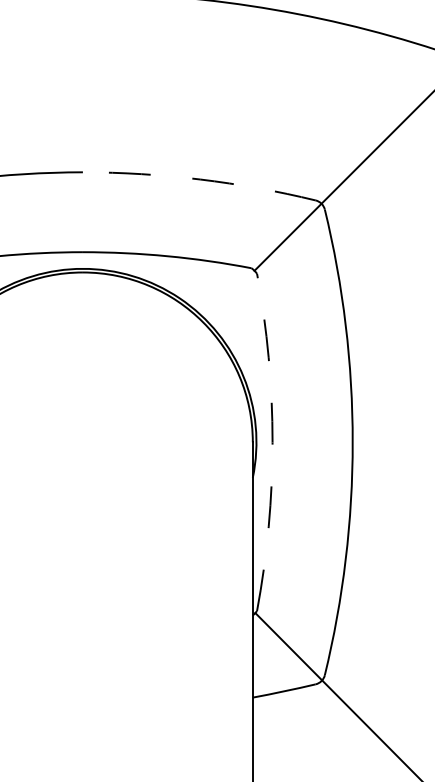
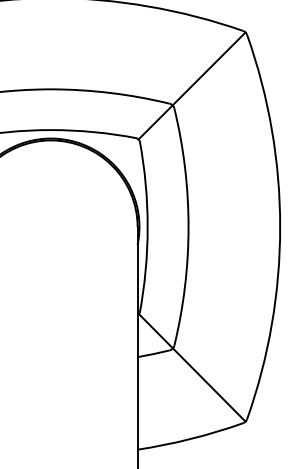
arc: (199, 180) -> (110, 93), dashed -> solid
arc: (272, 443) -> (147, 227), dashed -> solid

